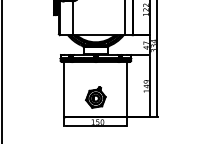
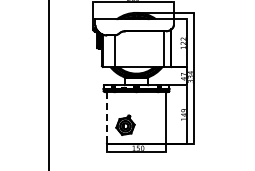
line: (64, 89) -> (107, 117), solid -> dashed
part: (95, 96) -> (125, 124), moved

